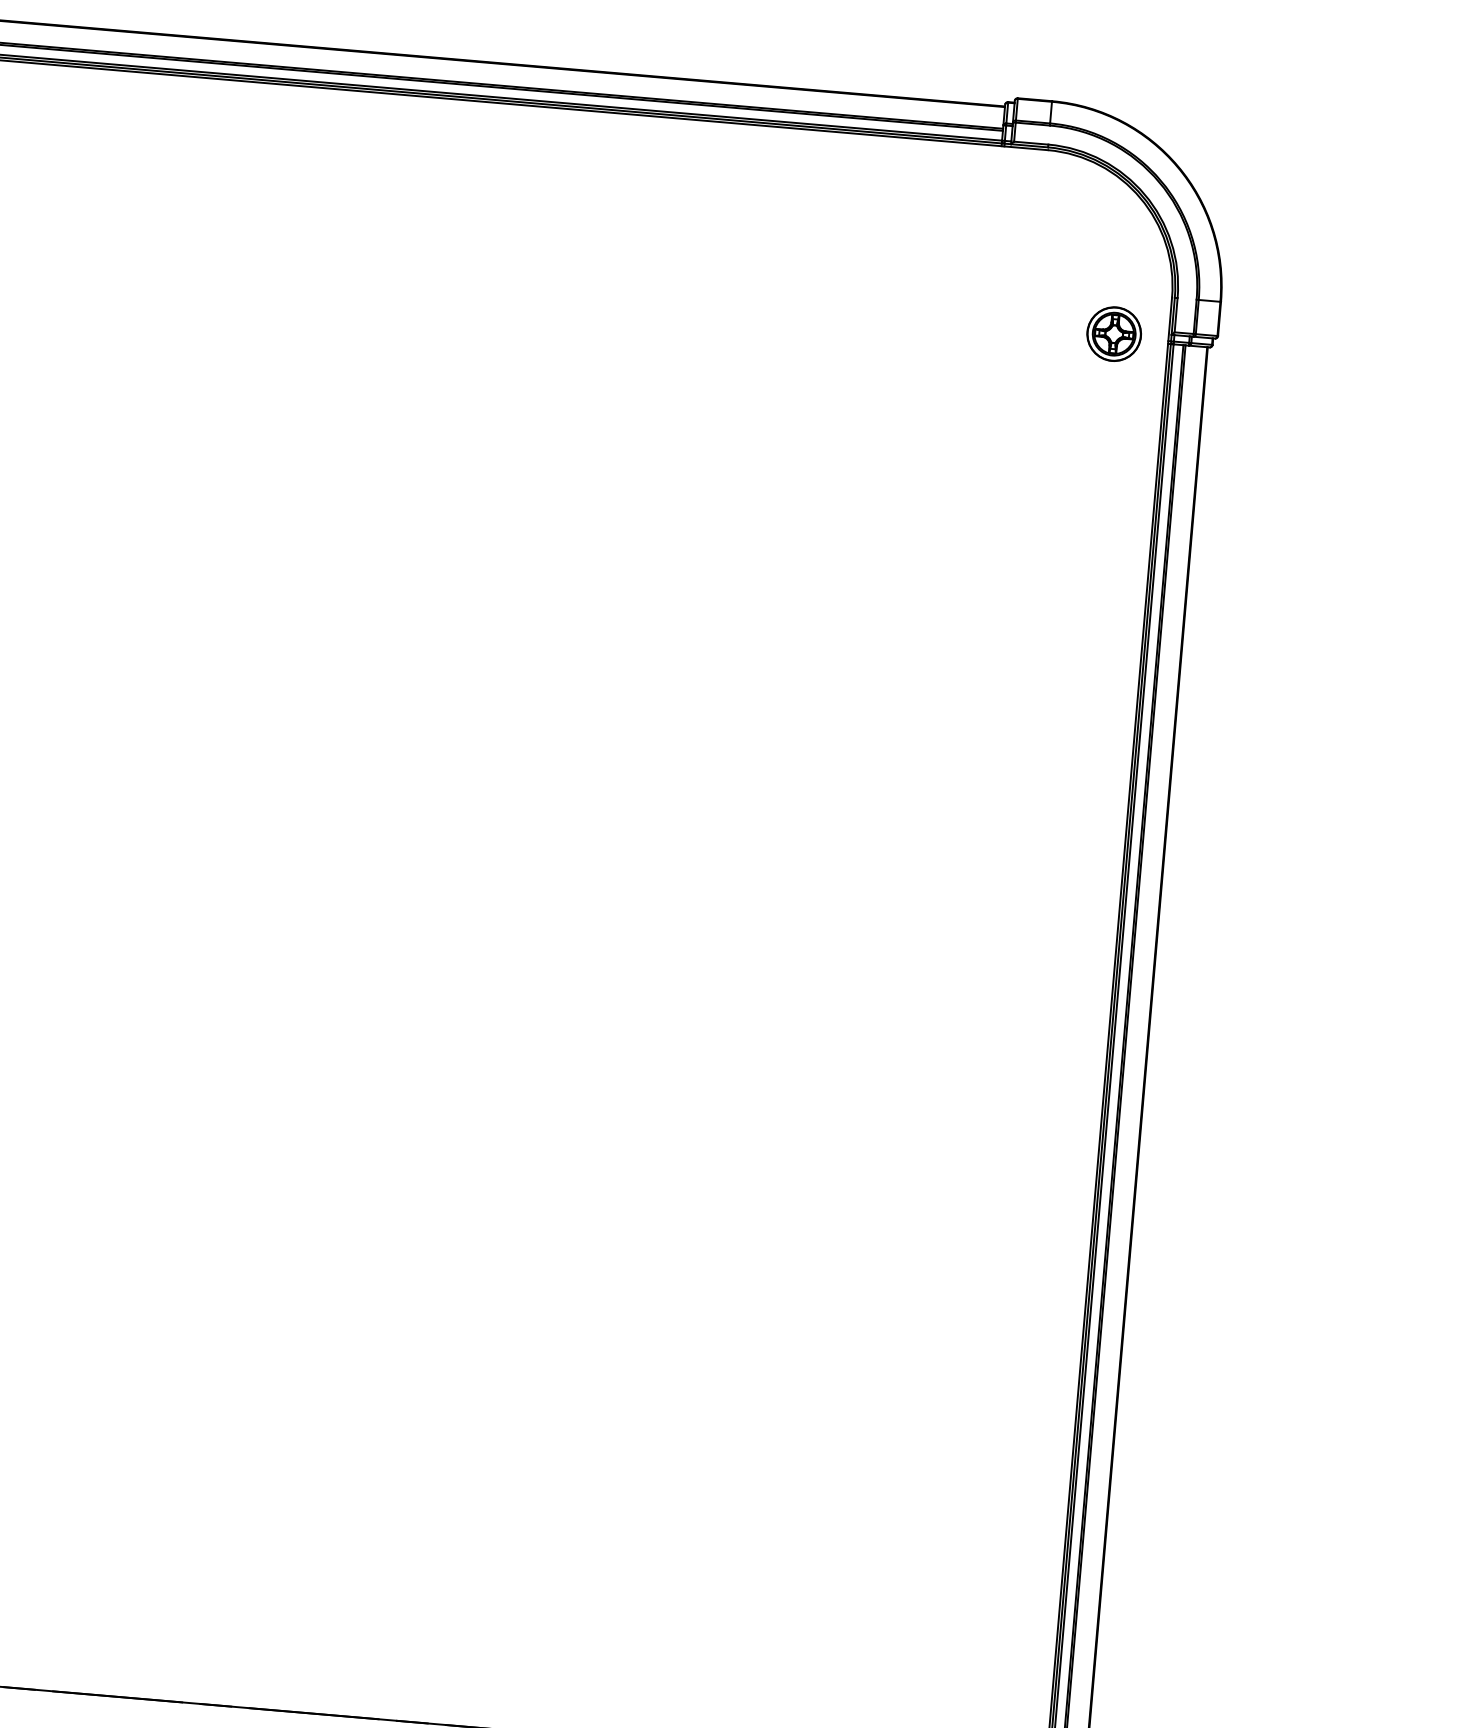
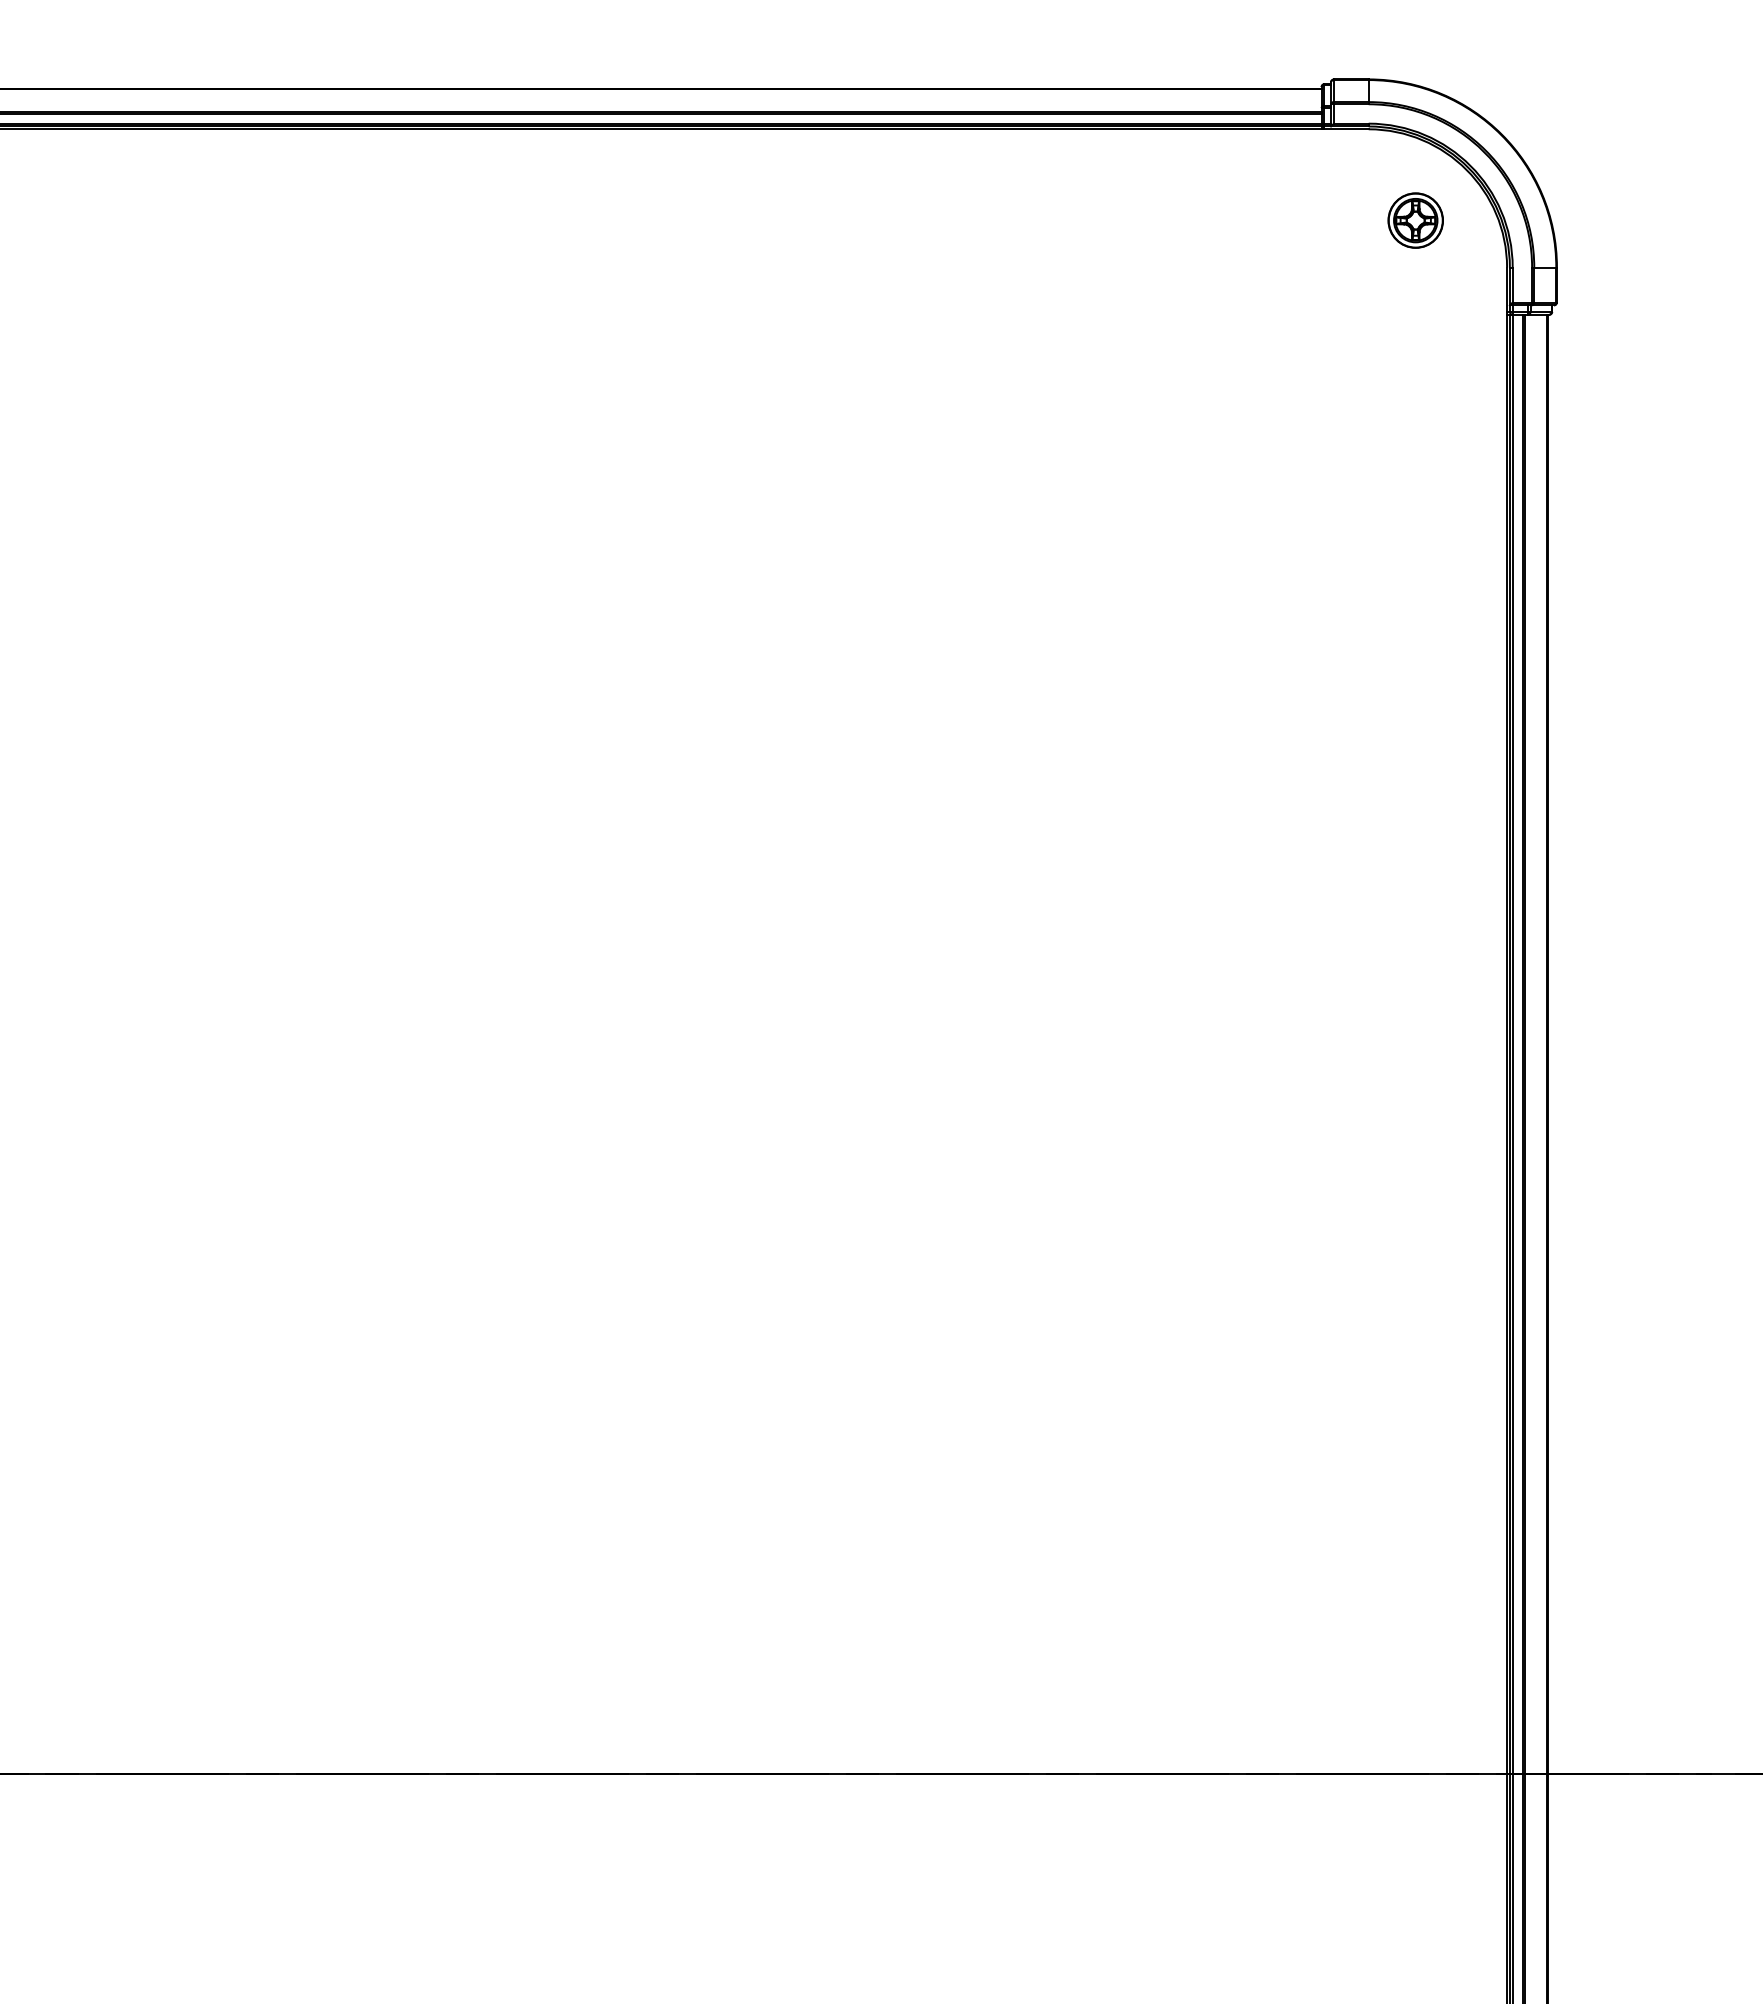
part: (1113, 334) -> (1415, 220), moved

